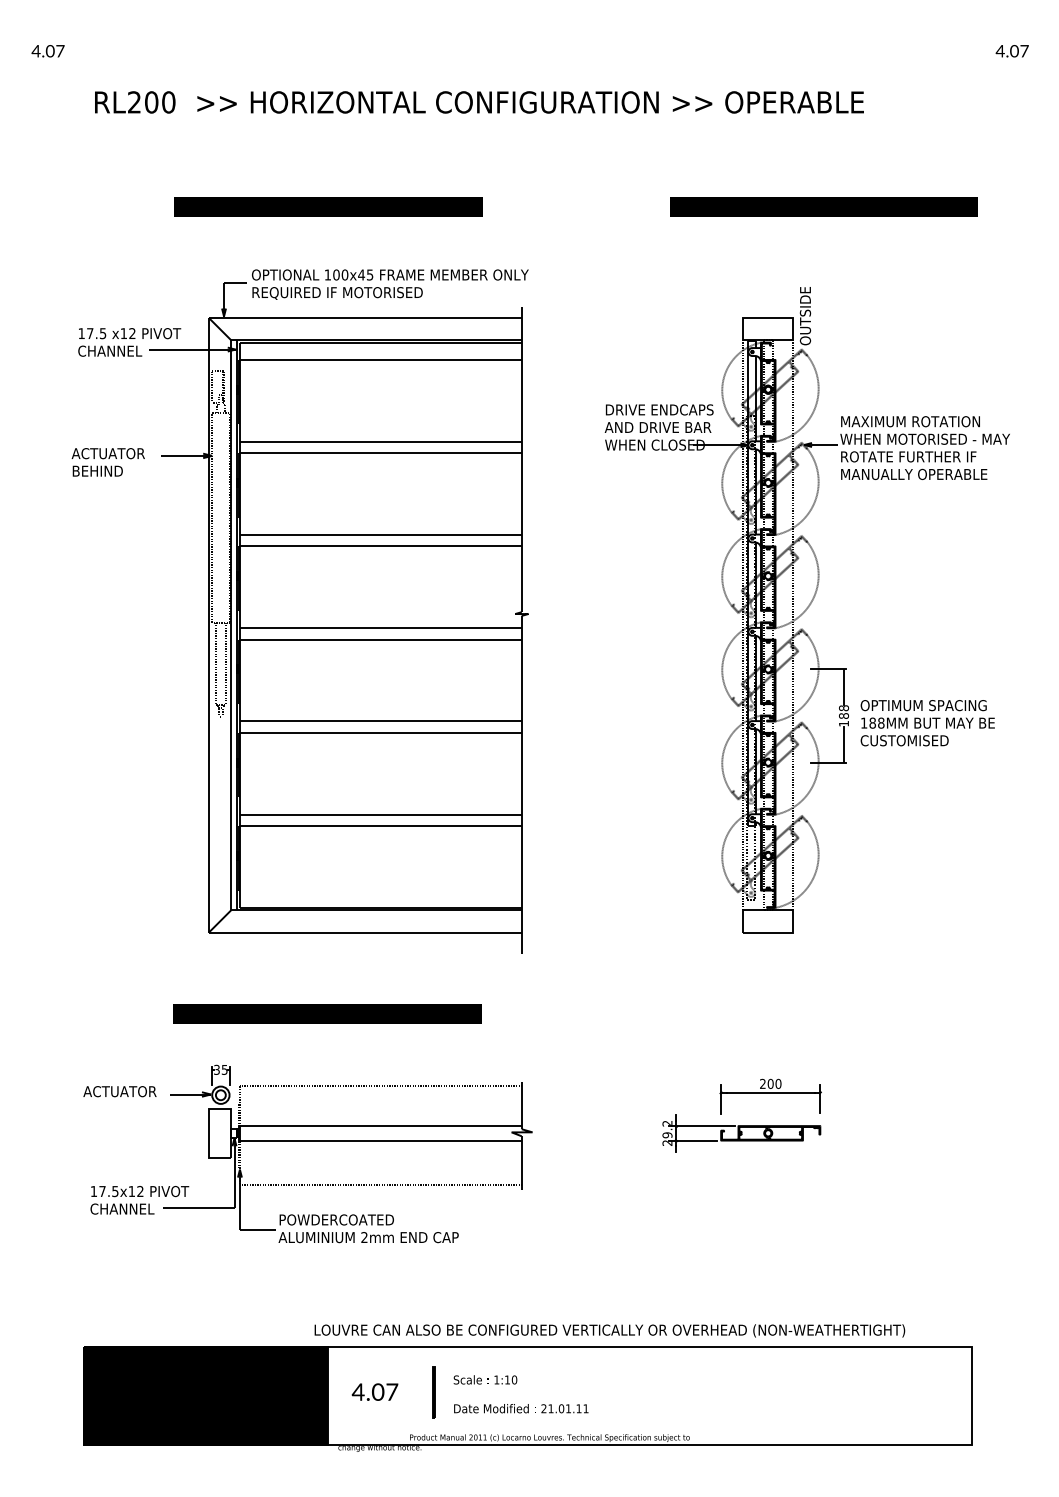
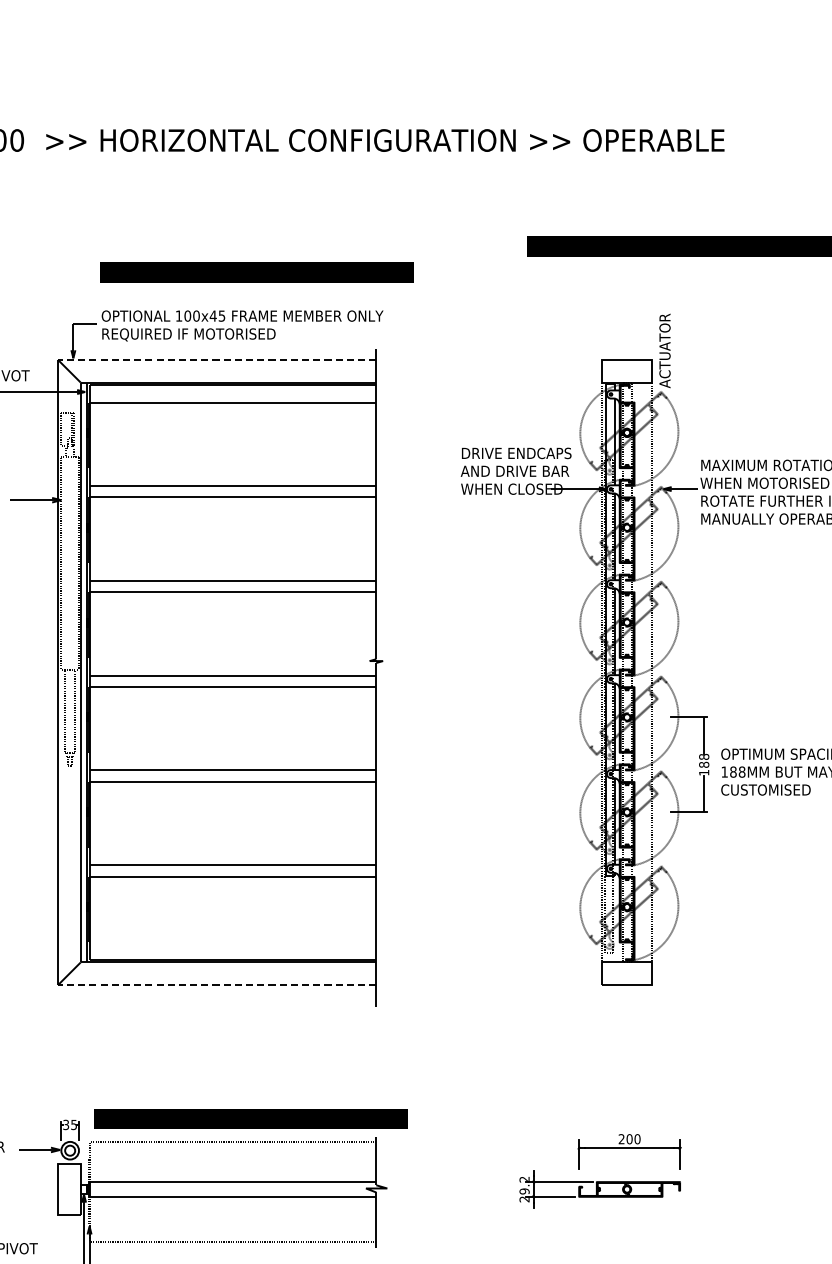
text: (328, 206) -> (257, 271), moved
text: (805, 308) -> (665, 350), OUTSIDE -> ACTUATOR
line: (364, 318) -> (216, 360), solid -> dashed
line: (364, 932) -> (216, 985), solid -> dashed
text: (327, 1013) -> (250, 1118), moved

